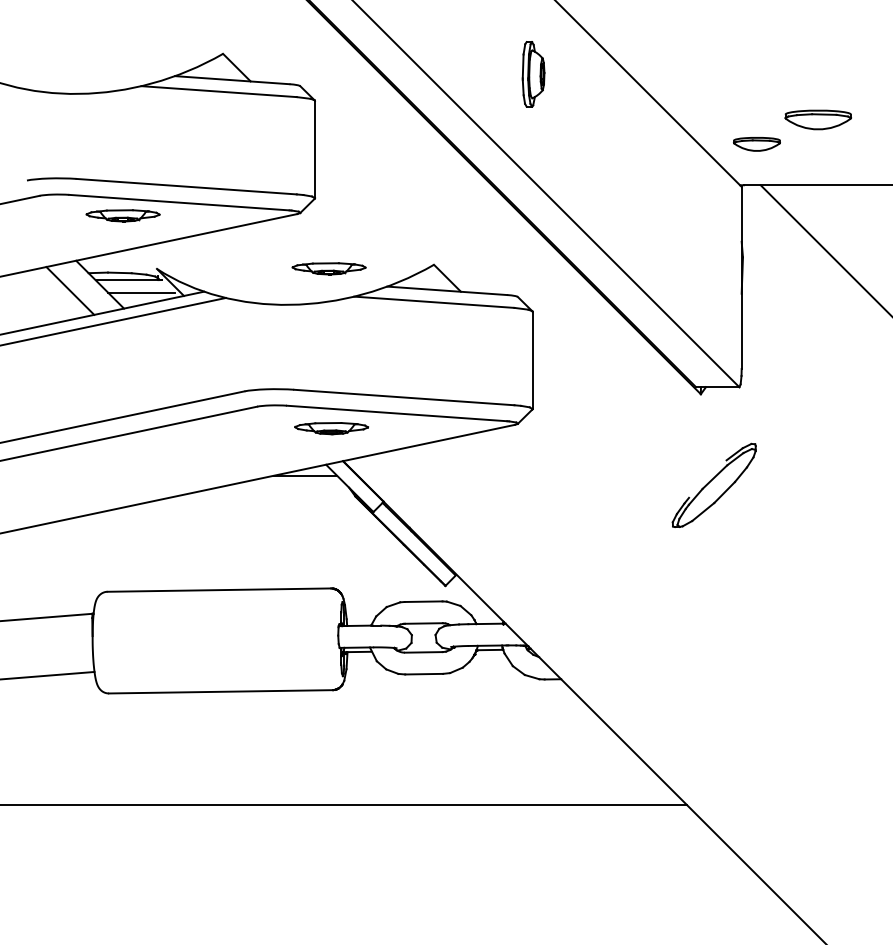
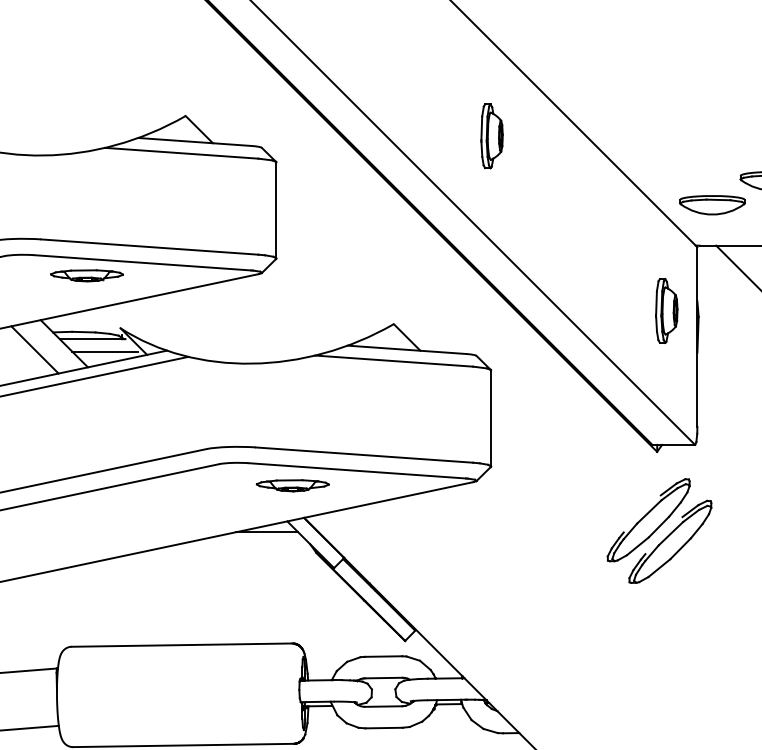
part: (756, 144) -> (712, 205), size x1.43
part: (710, 251) -> (666, 311), added
part: (328, 268) -> (289, 327), removed
part: (691, 463) -> (647, 520), added

